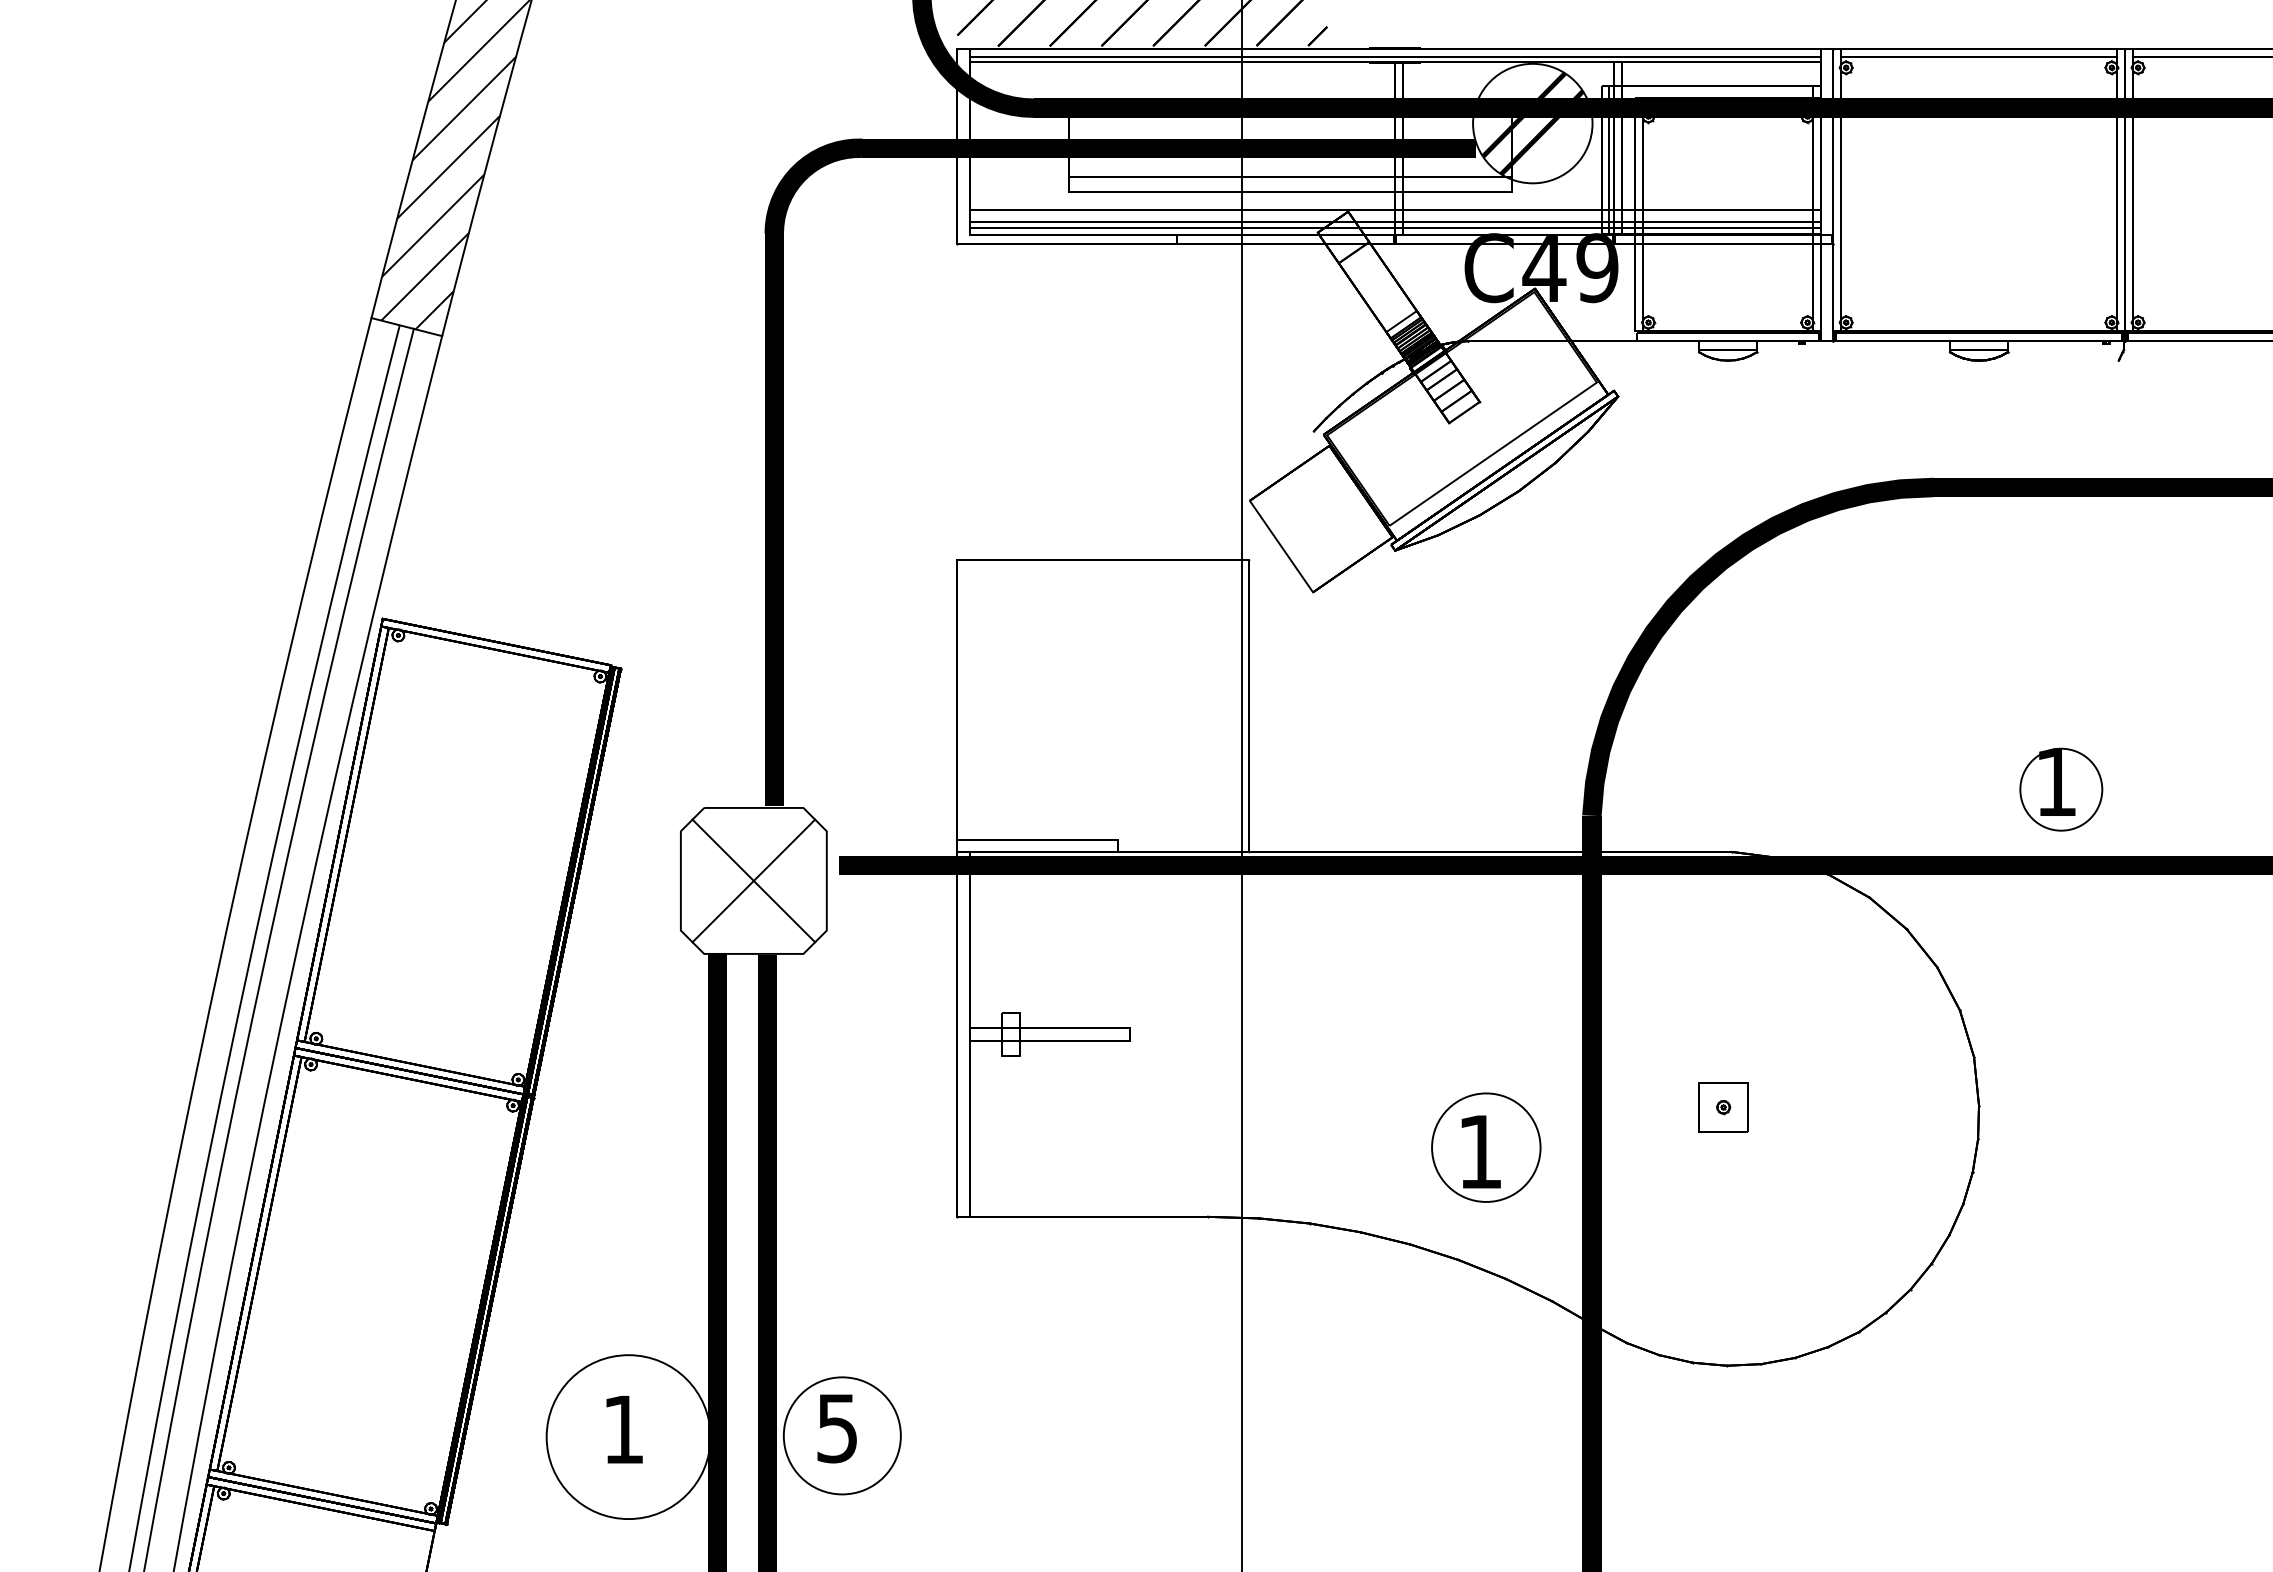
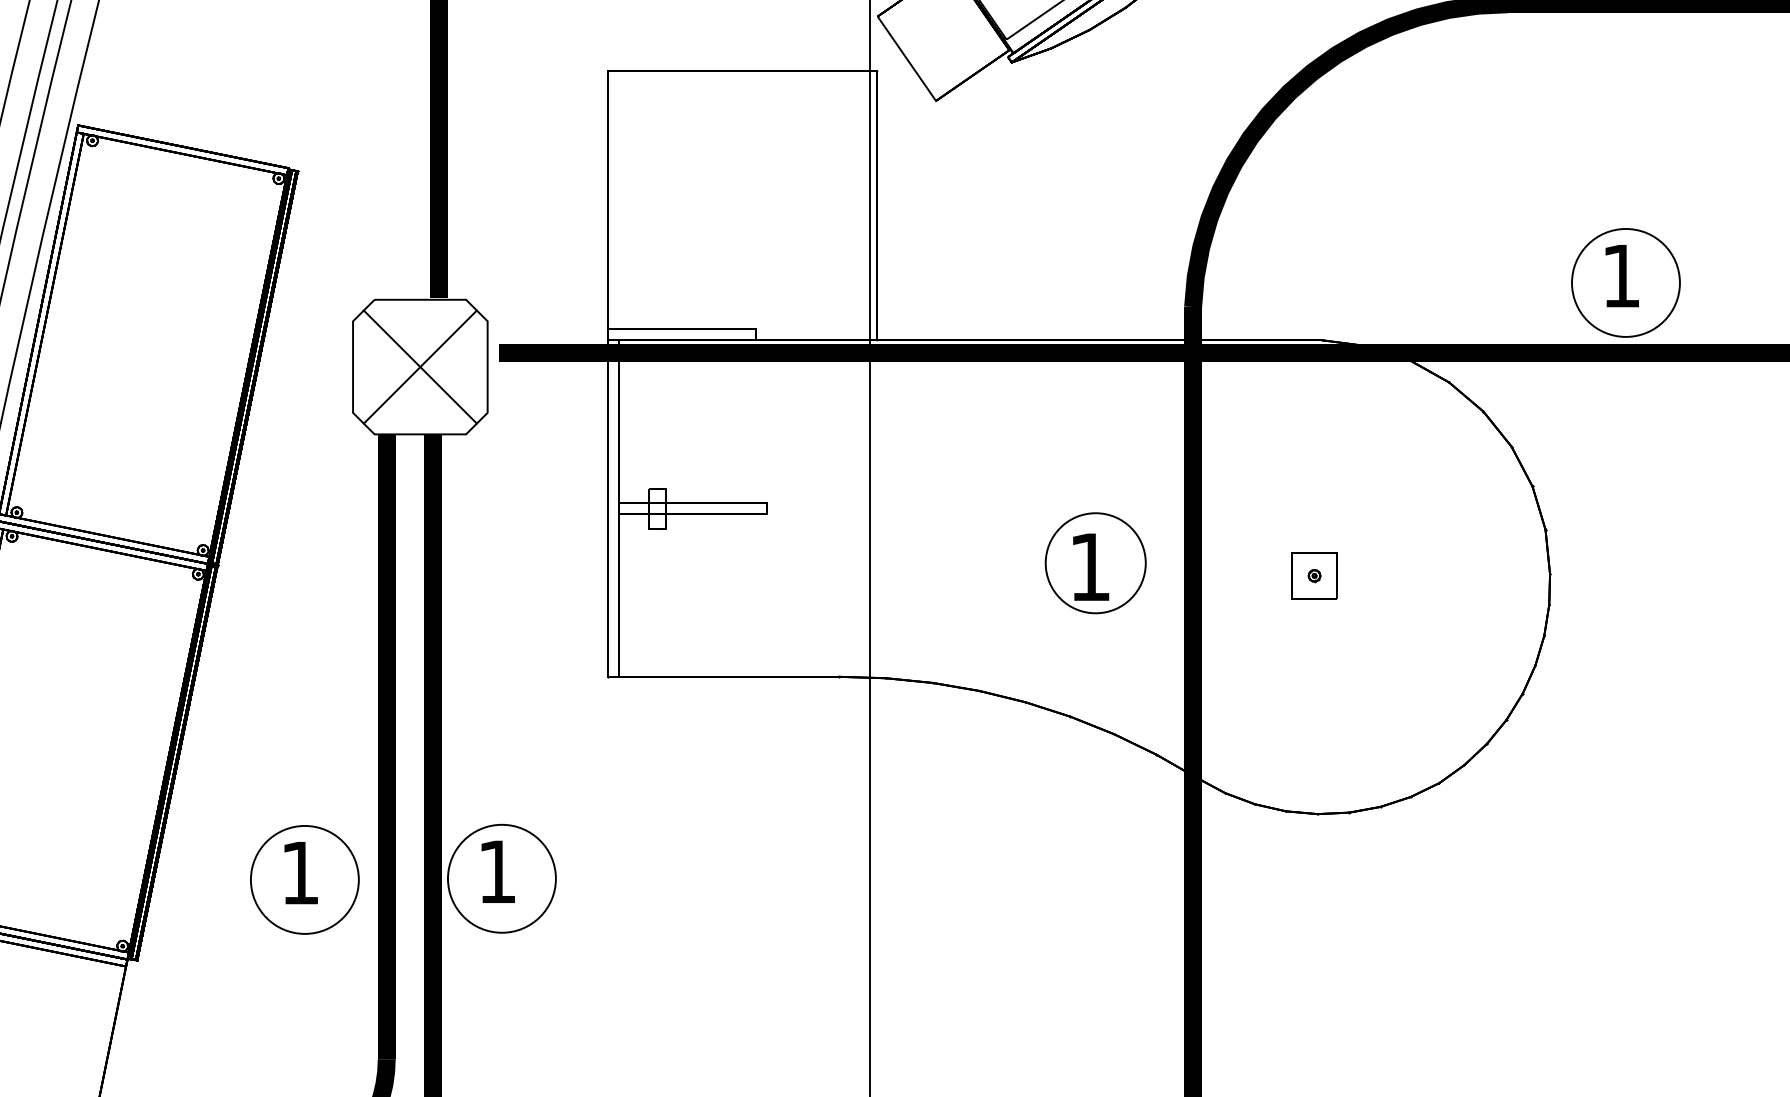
circle: (2060, 789) -> (1625, 282), size x1.43
part: (1486, 1147) -> (1095, 563), moved
text: (836, 1428) -> (496, 871), 5 -> 1
circle: (628, 1436) -> (304, 879), size x0.71

